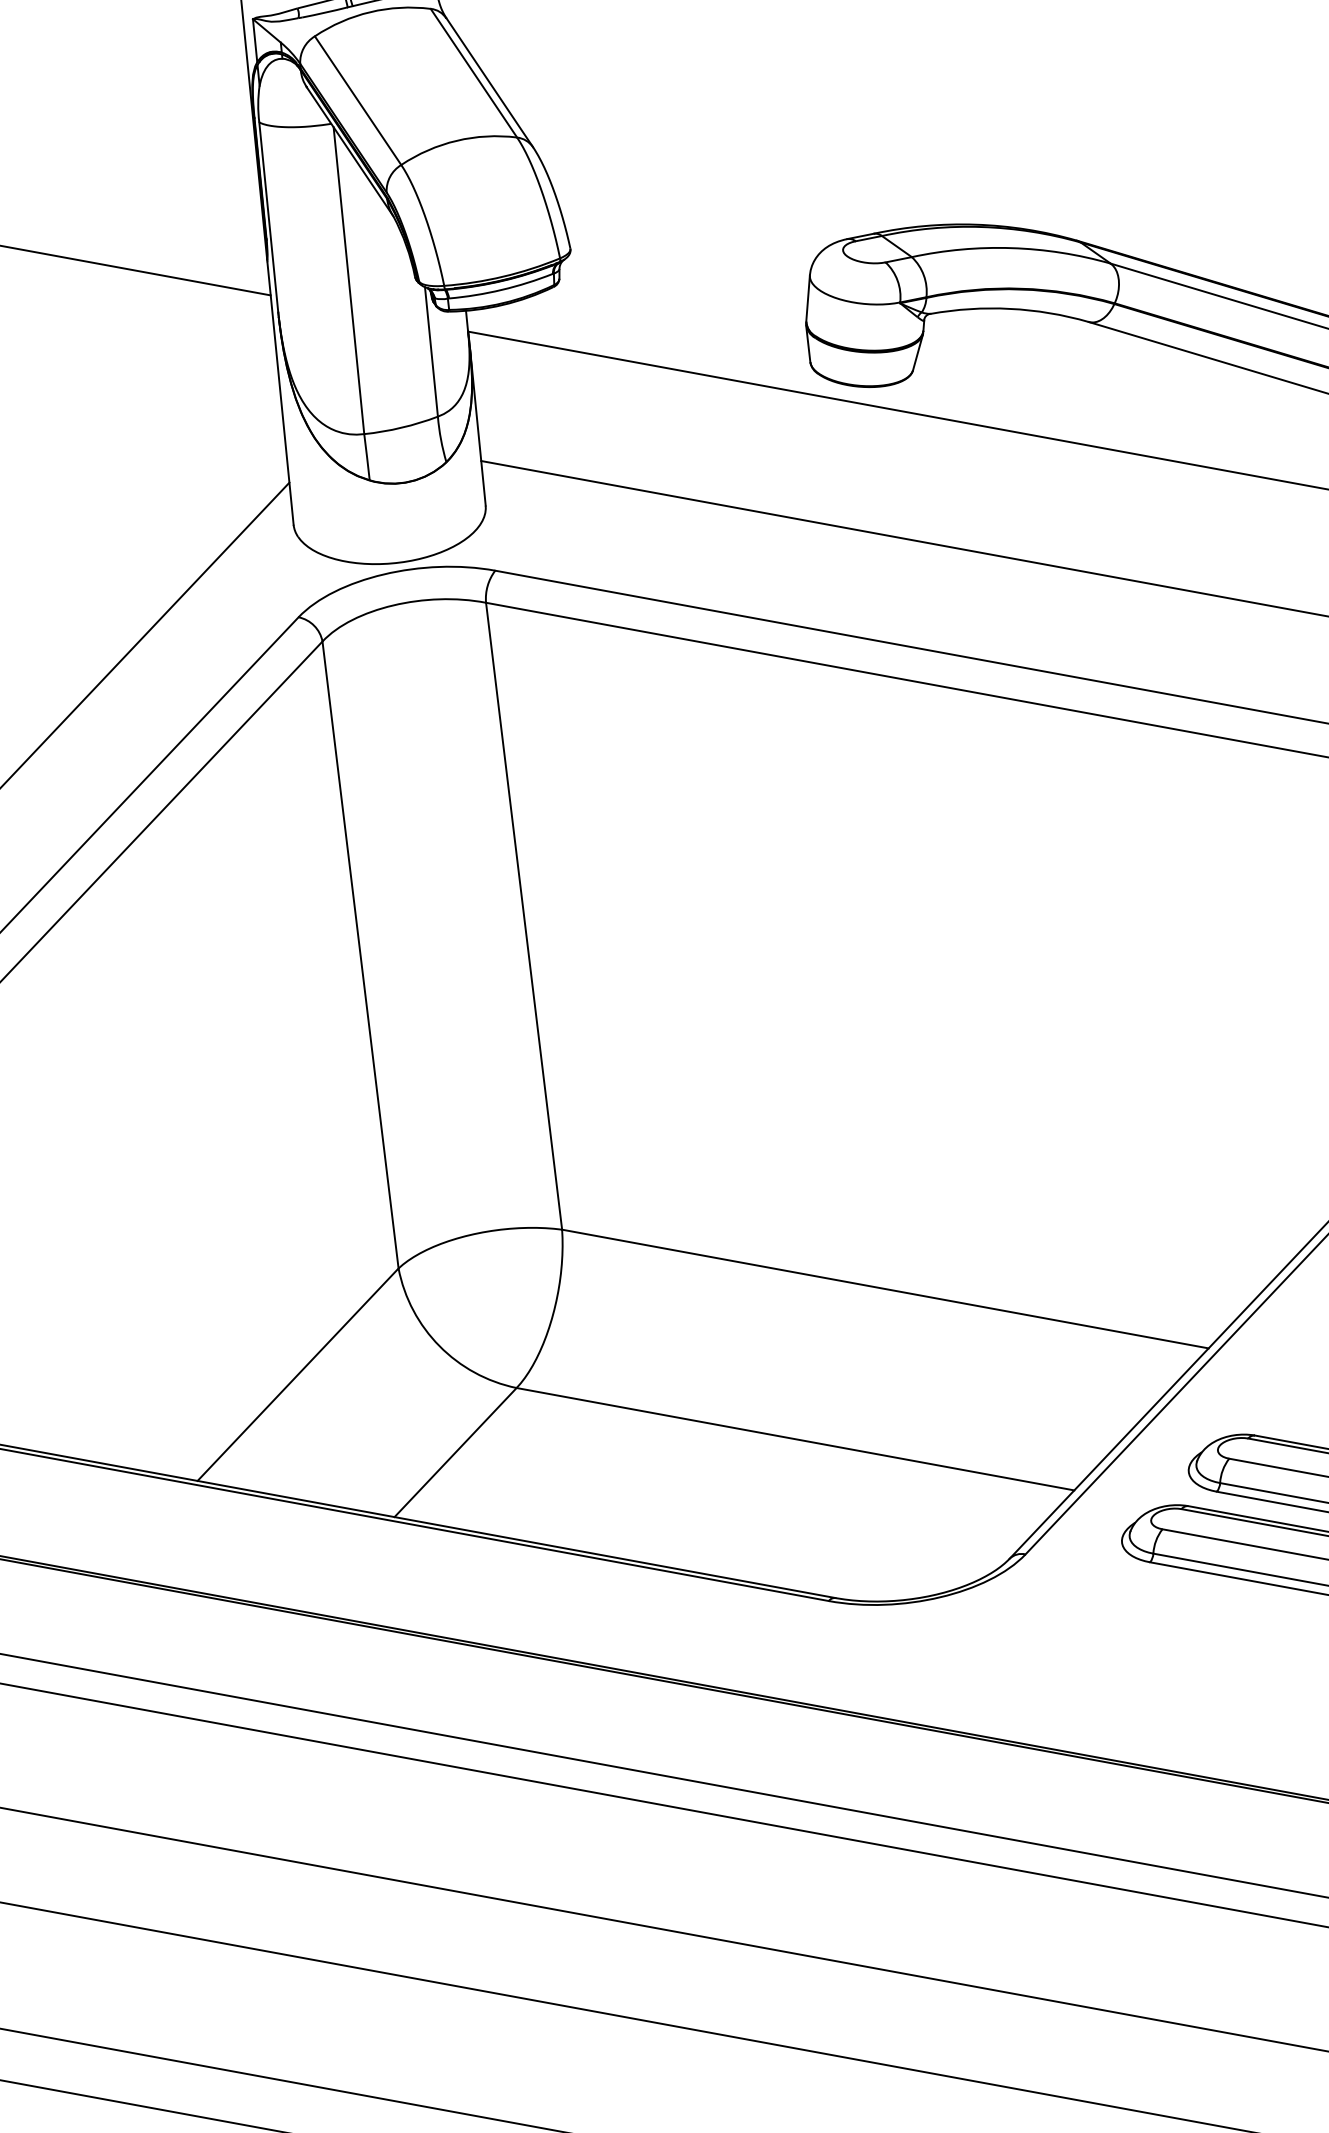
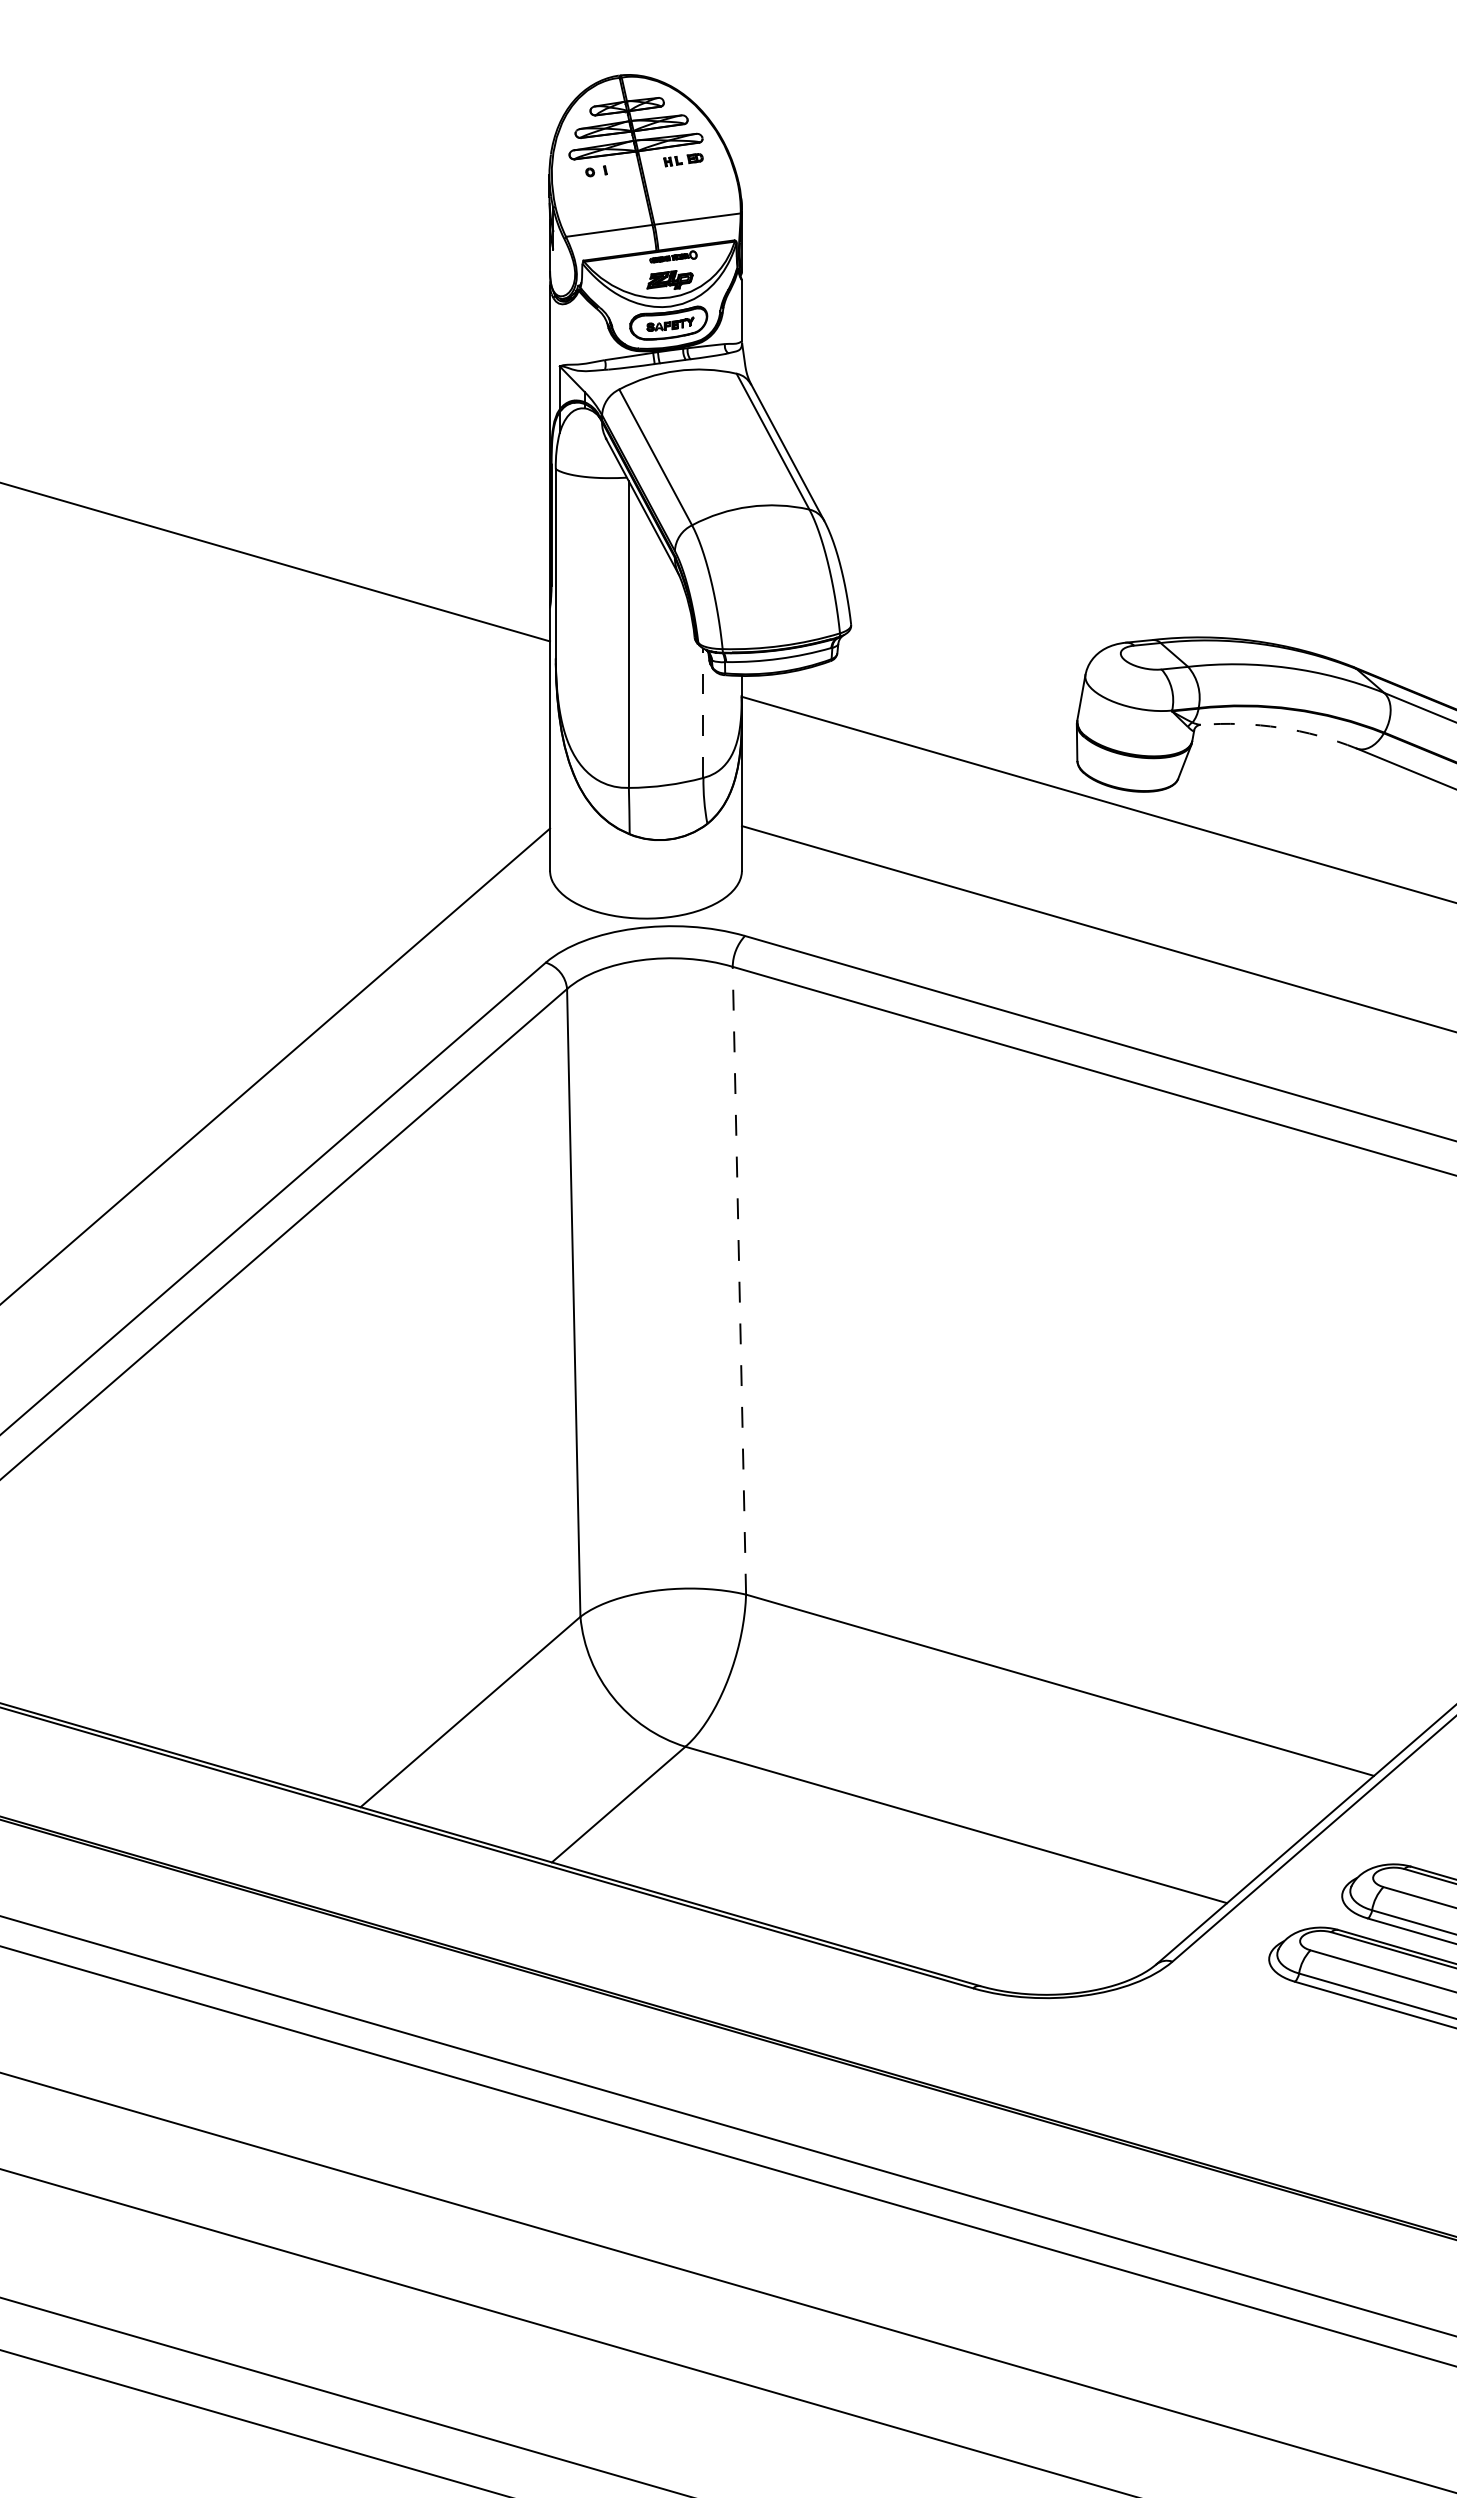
arc: (1010, 308) -> (1280, 727), solid -> dashed
line: (431, 352) -> (703, 713), solid -> dashed
line: (524, 916) -> (739, 1280), solid -> dashed

